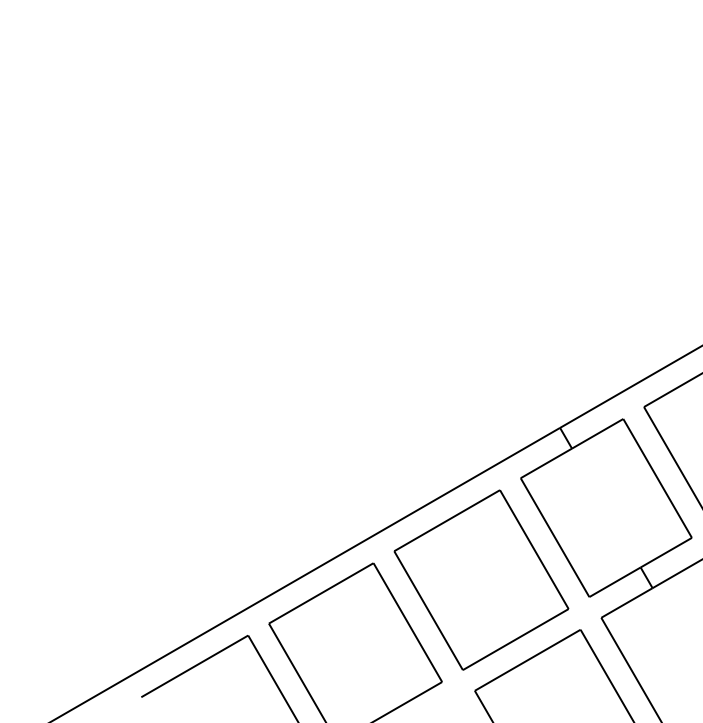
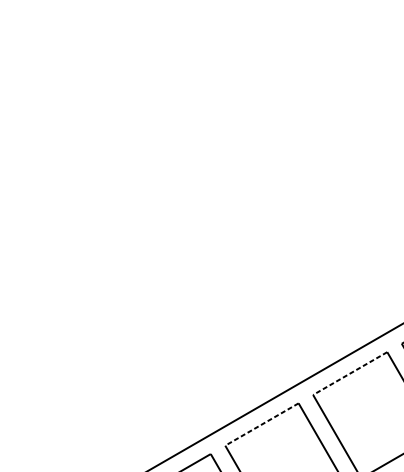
line: (446, 520) -> (349, 373), solid -> dashed
line: (320, 593) -> (261, 424), solid -> dashed

